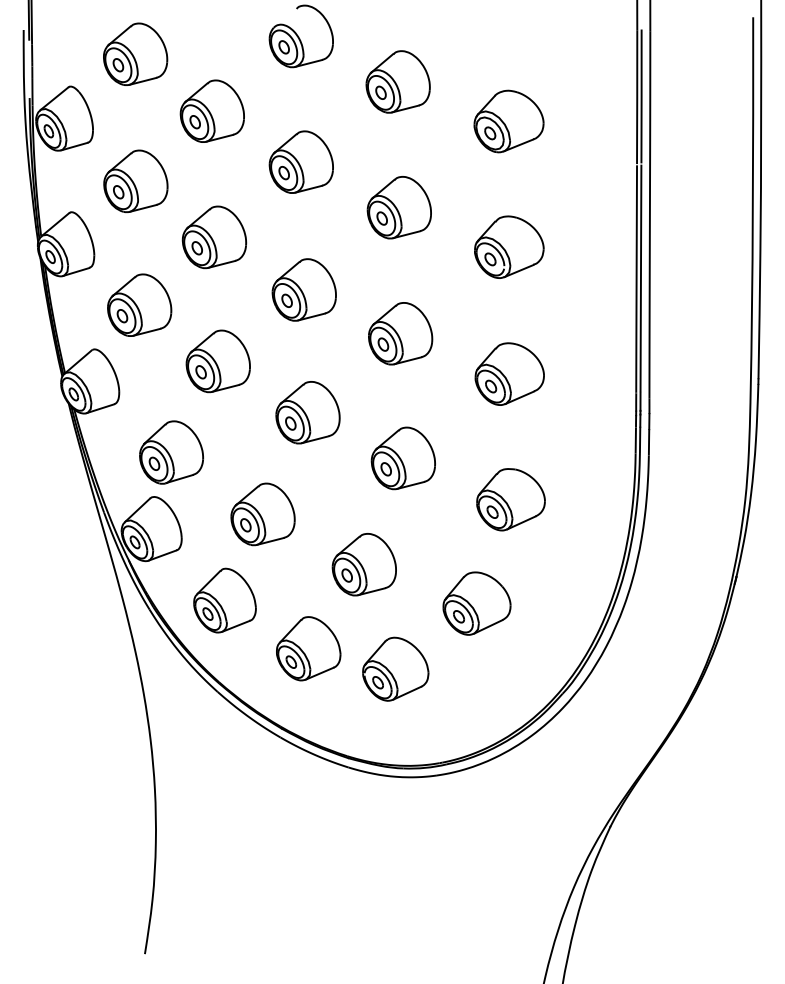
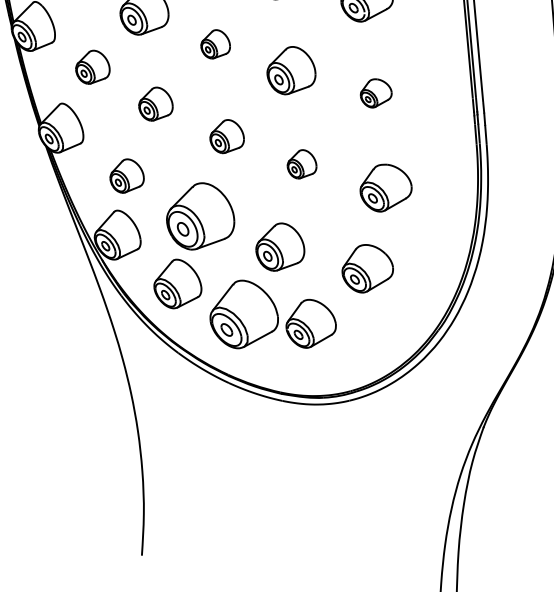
part: (303, 289) -> (214, 43), size x0.6
part: (139, 304) -> (92, 66), size x0.7
part: (217, 361) -> (155, 104), size x0.7
part: (509, 373) -> (375, 92), size x0.6
part: (307, 412) -> (226, 136), size x0.7
part: (171, 452) -> (126, 175), size x0.7
part: (402, 458) -> (301, 164), size x0.6
part: (262, 514) -> (199, 216), size x1.4
part: (308, 648) -> (243, 314), size x1.4

